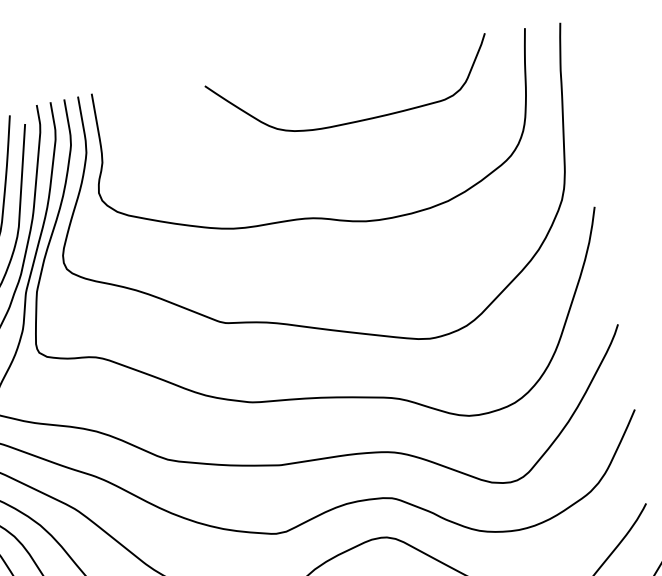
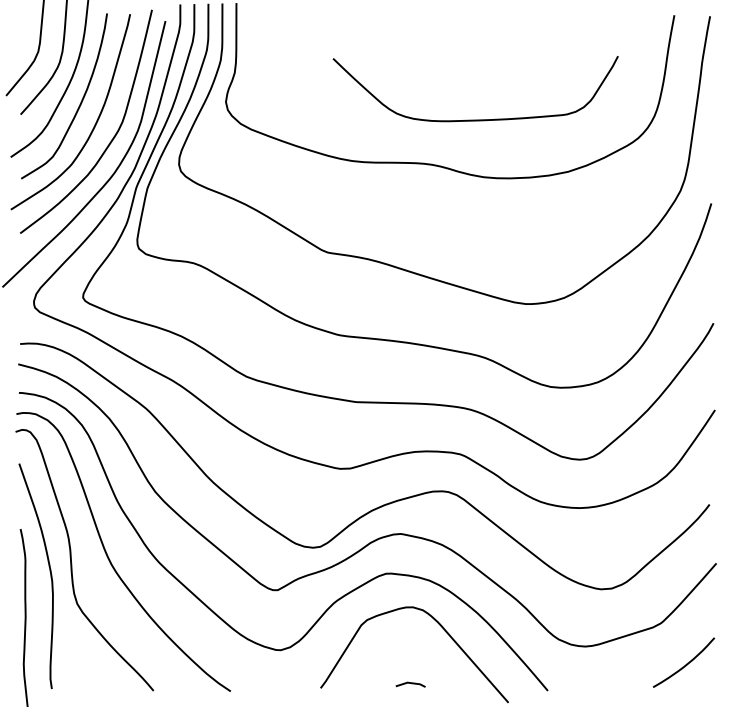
curve: (355, 120) -> (475, 119), moved

